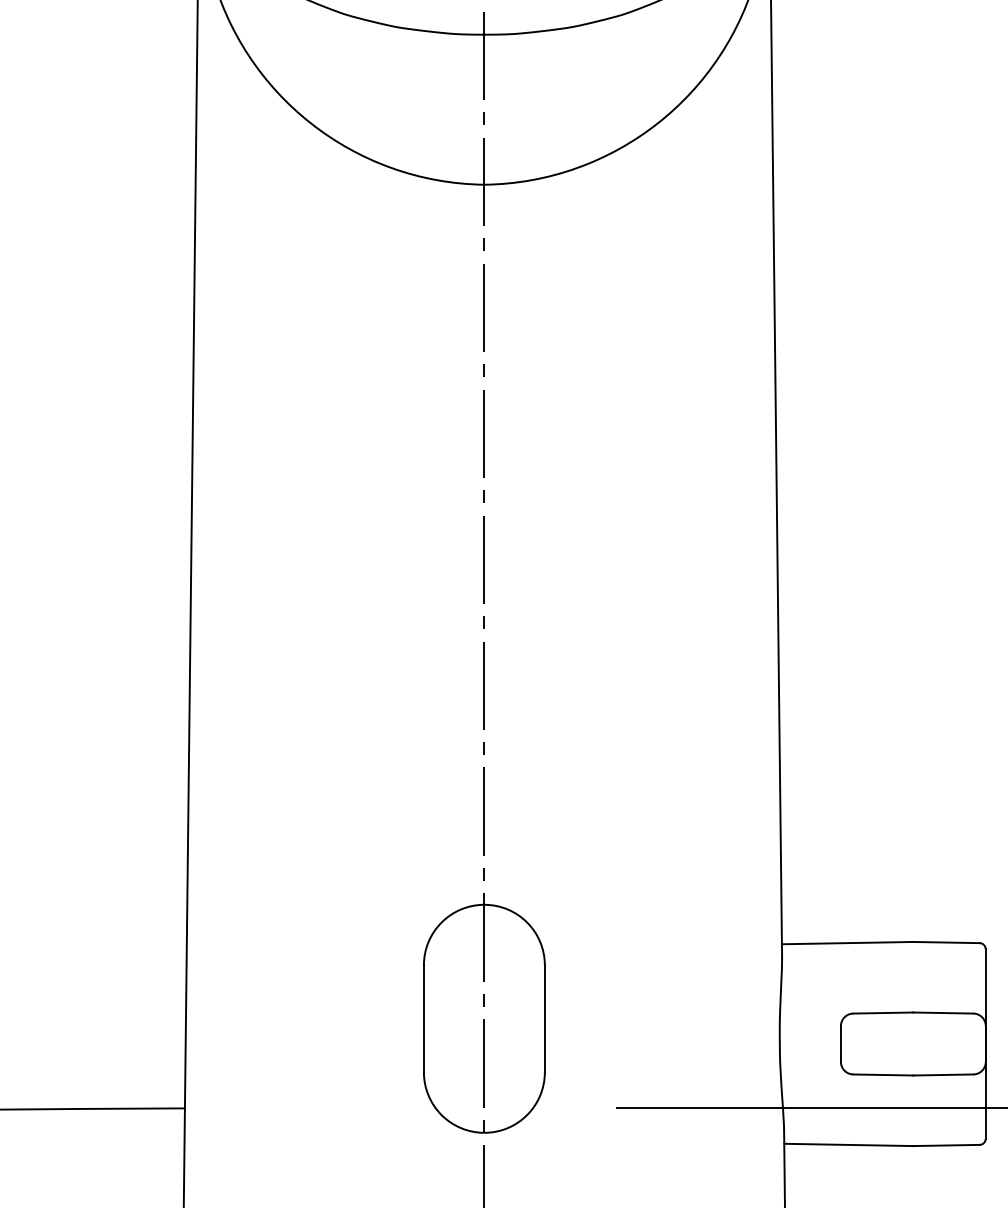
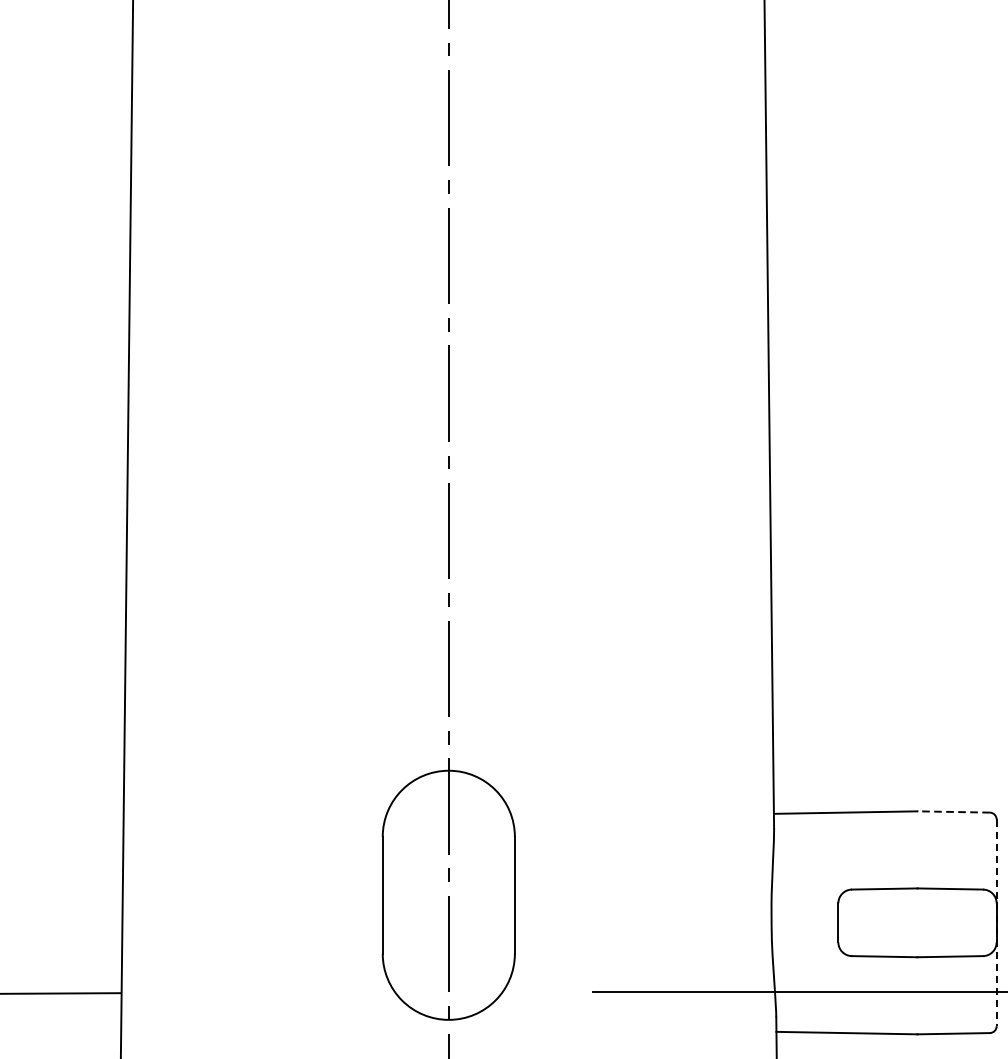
line: (945, 942) -> (952, 811), solid -> dashed
line: (985, 1044) -> (996, 923), solid -> dashed

